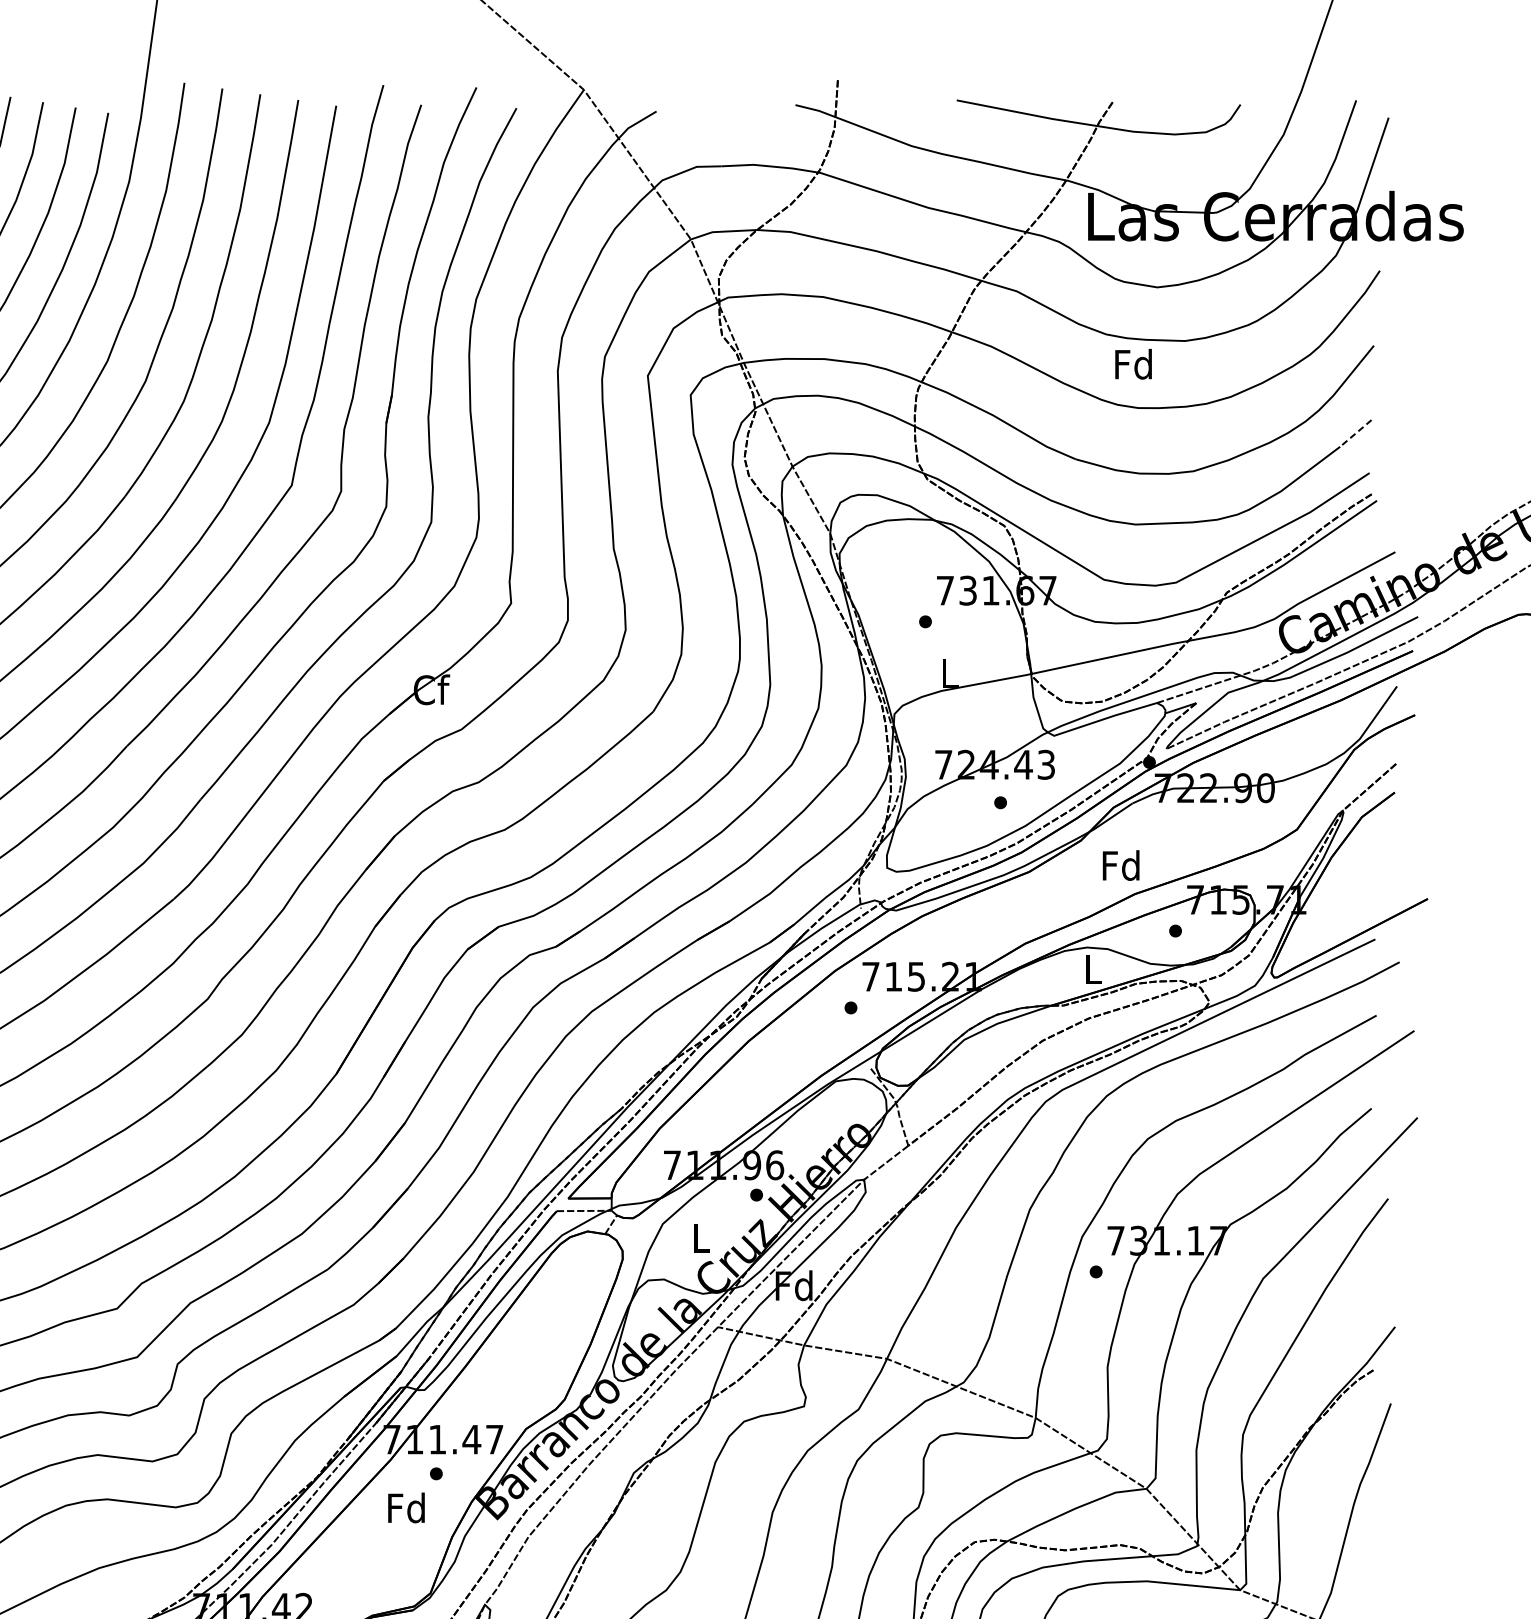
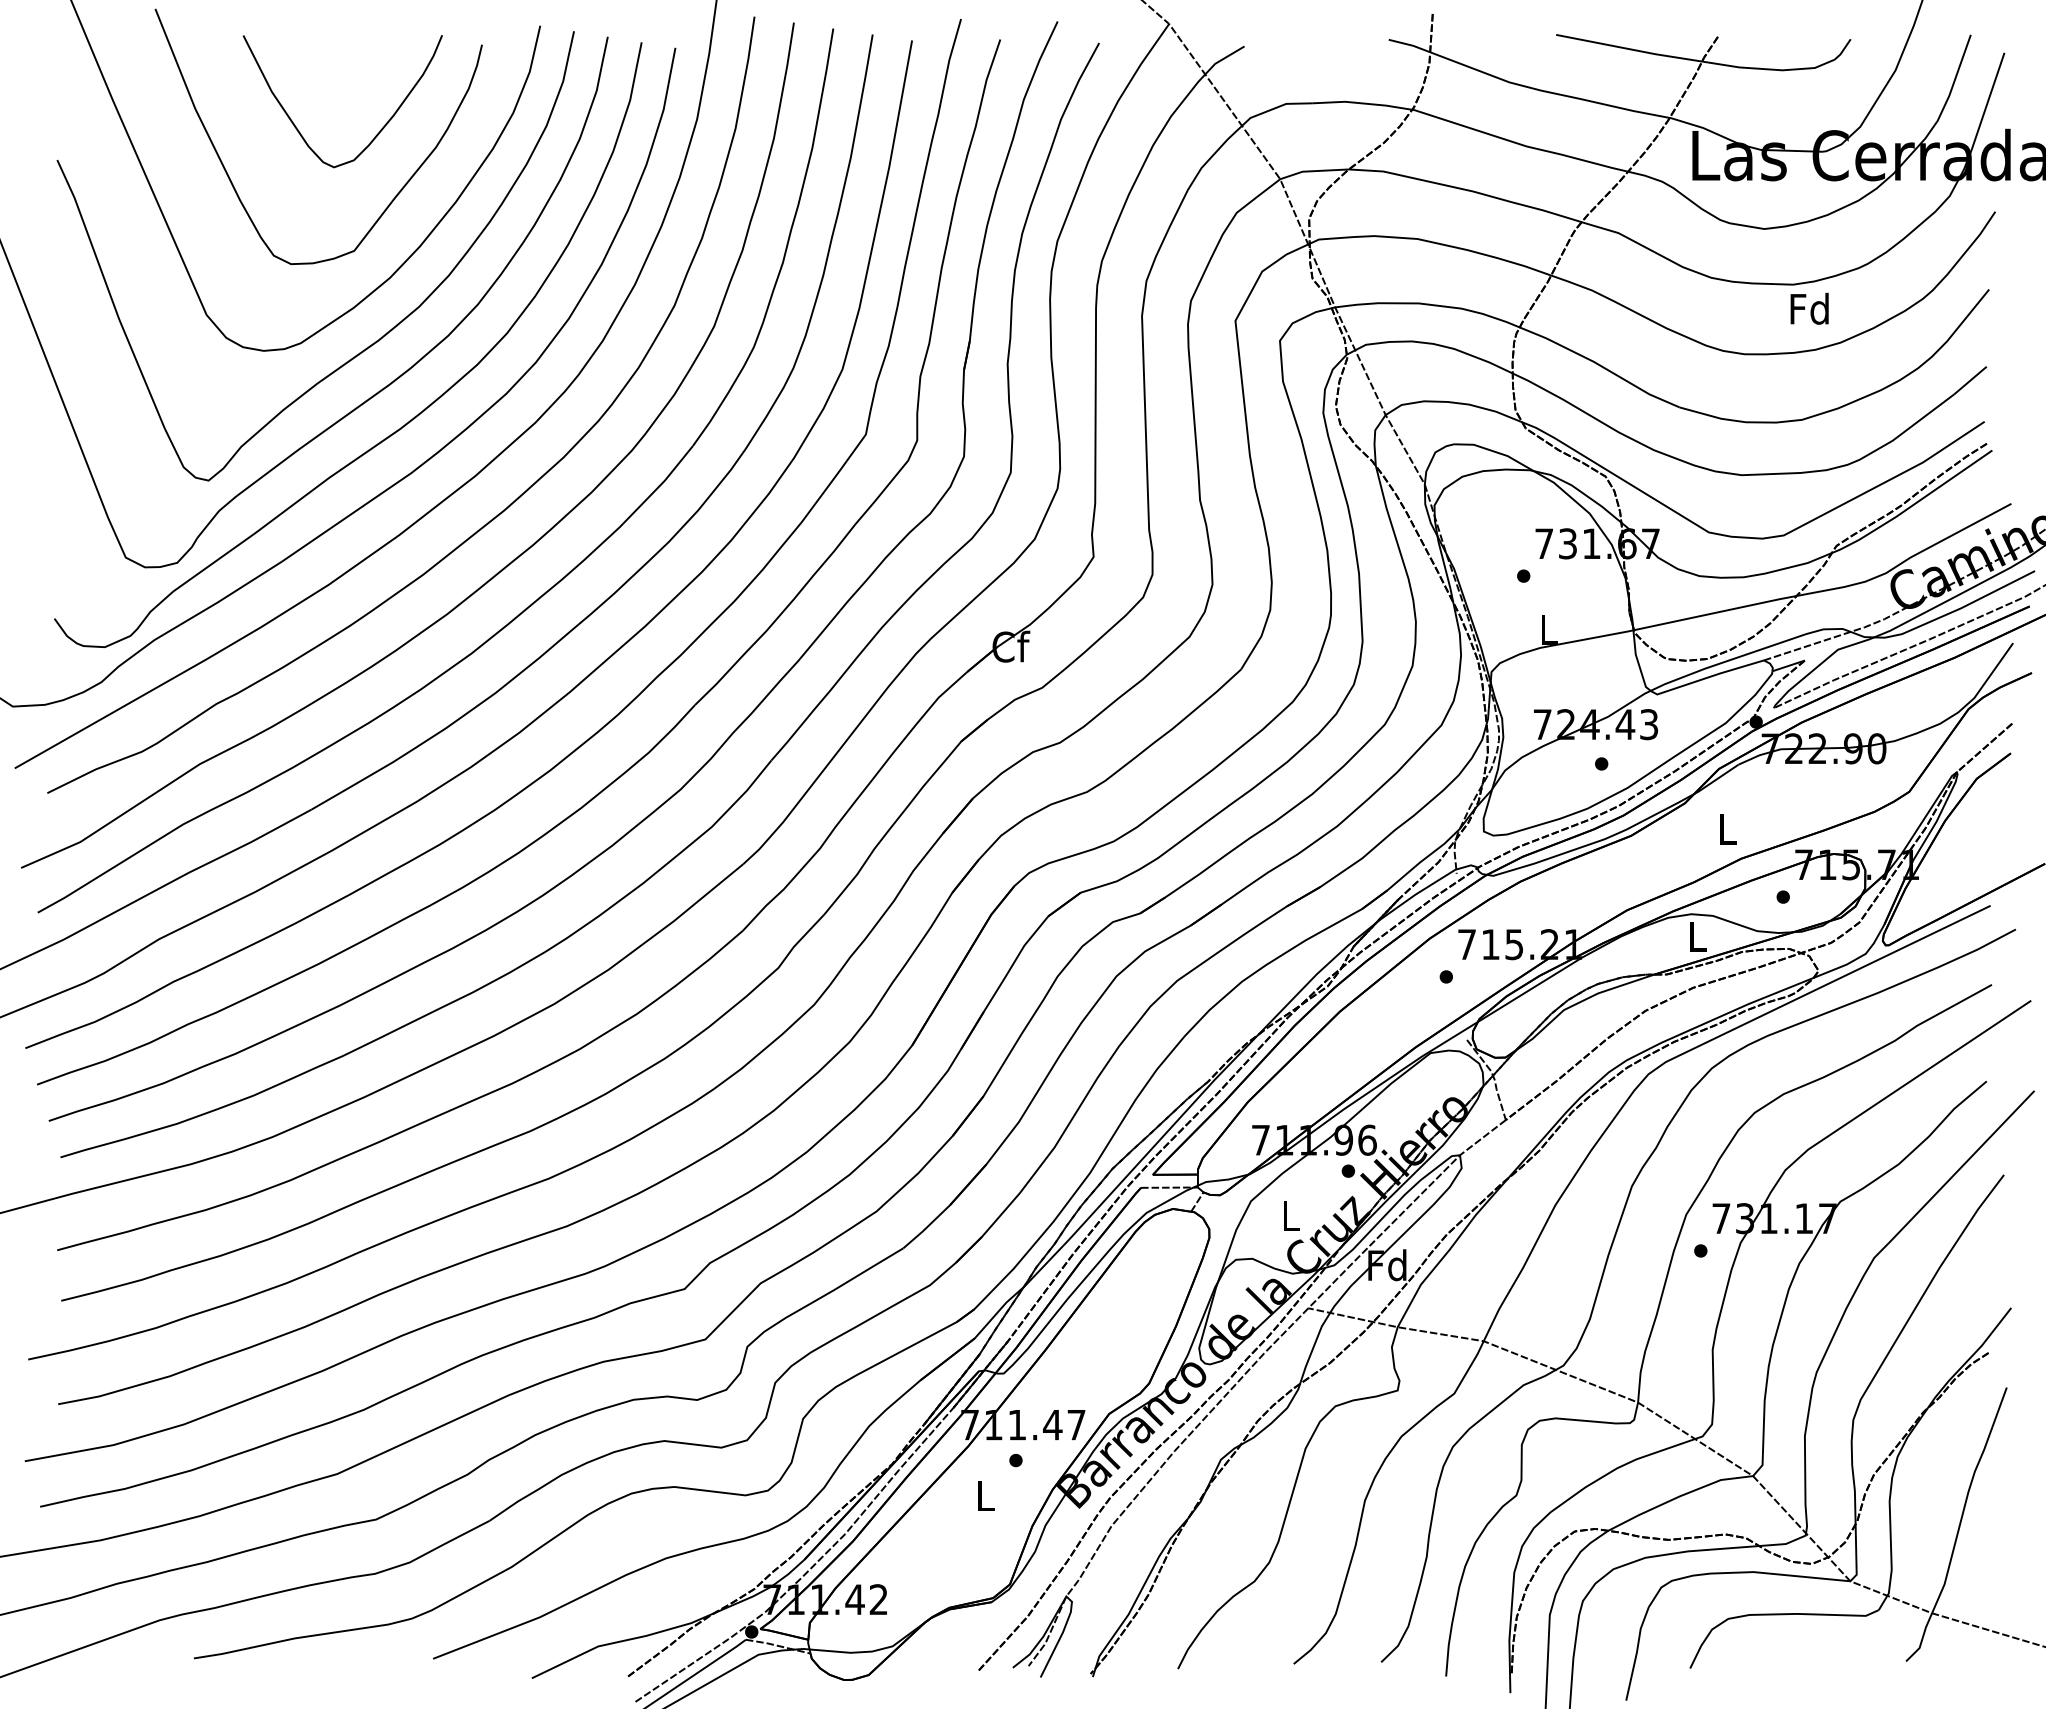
text: (1133, 363) -> (1809, 308), moved
line: (1355, 433) -> (1970, 380), dashed -> solid
text: (1120, 865) -> (1726, 829), Fd -> L
text: (406, 1507) -> (984, 1495), Fd -> L

